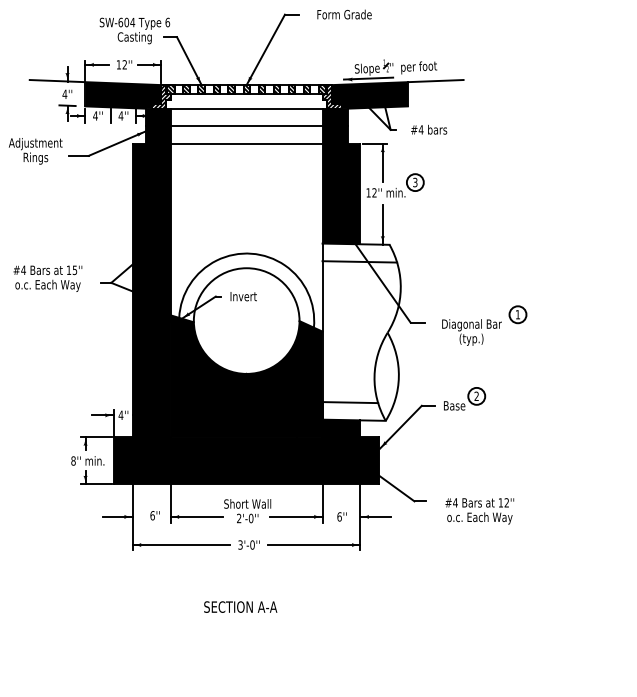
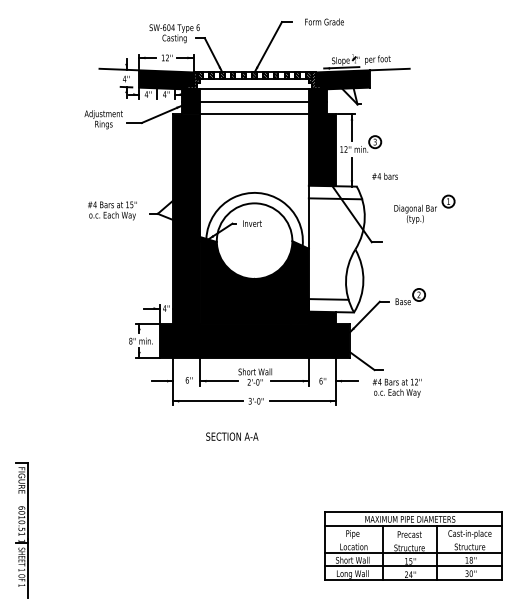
text: (428, 129) -> (384, 176), moved
part: (484, 324) -> (424, 208), moved
text: (478, 510) -> (396, 387), moved
text: (240, 606) -> (232, 436), moved

